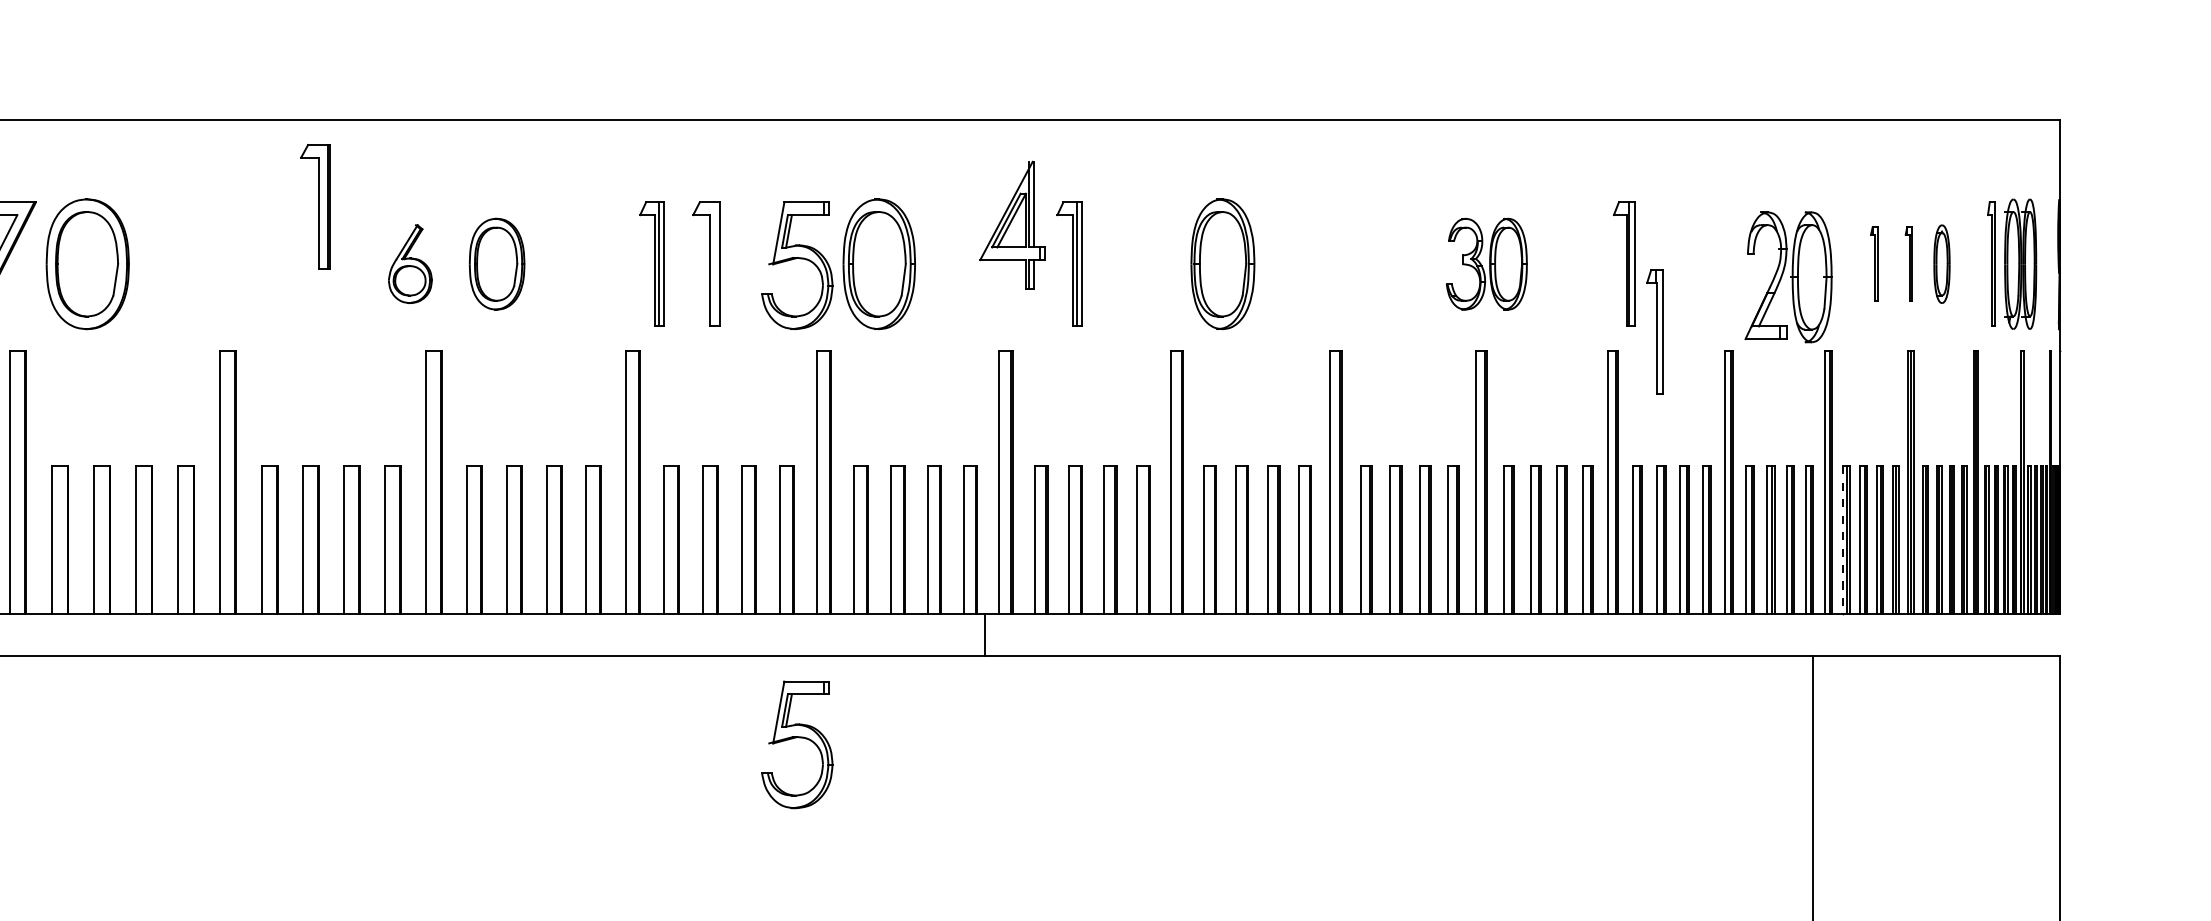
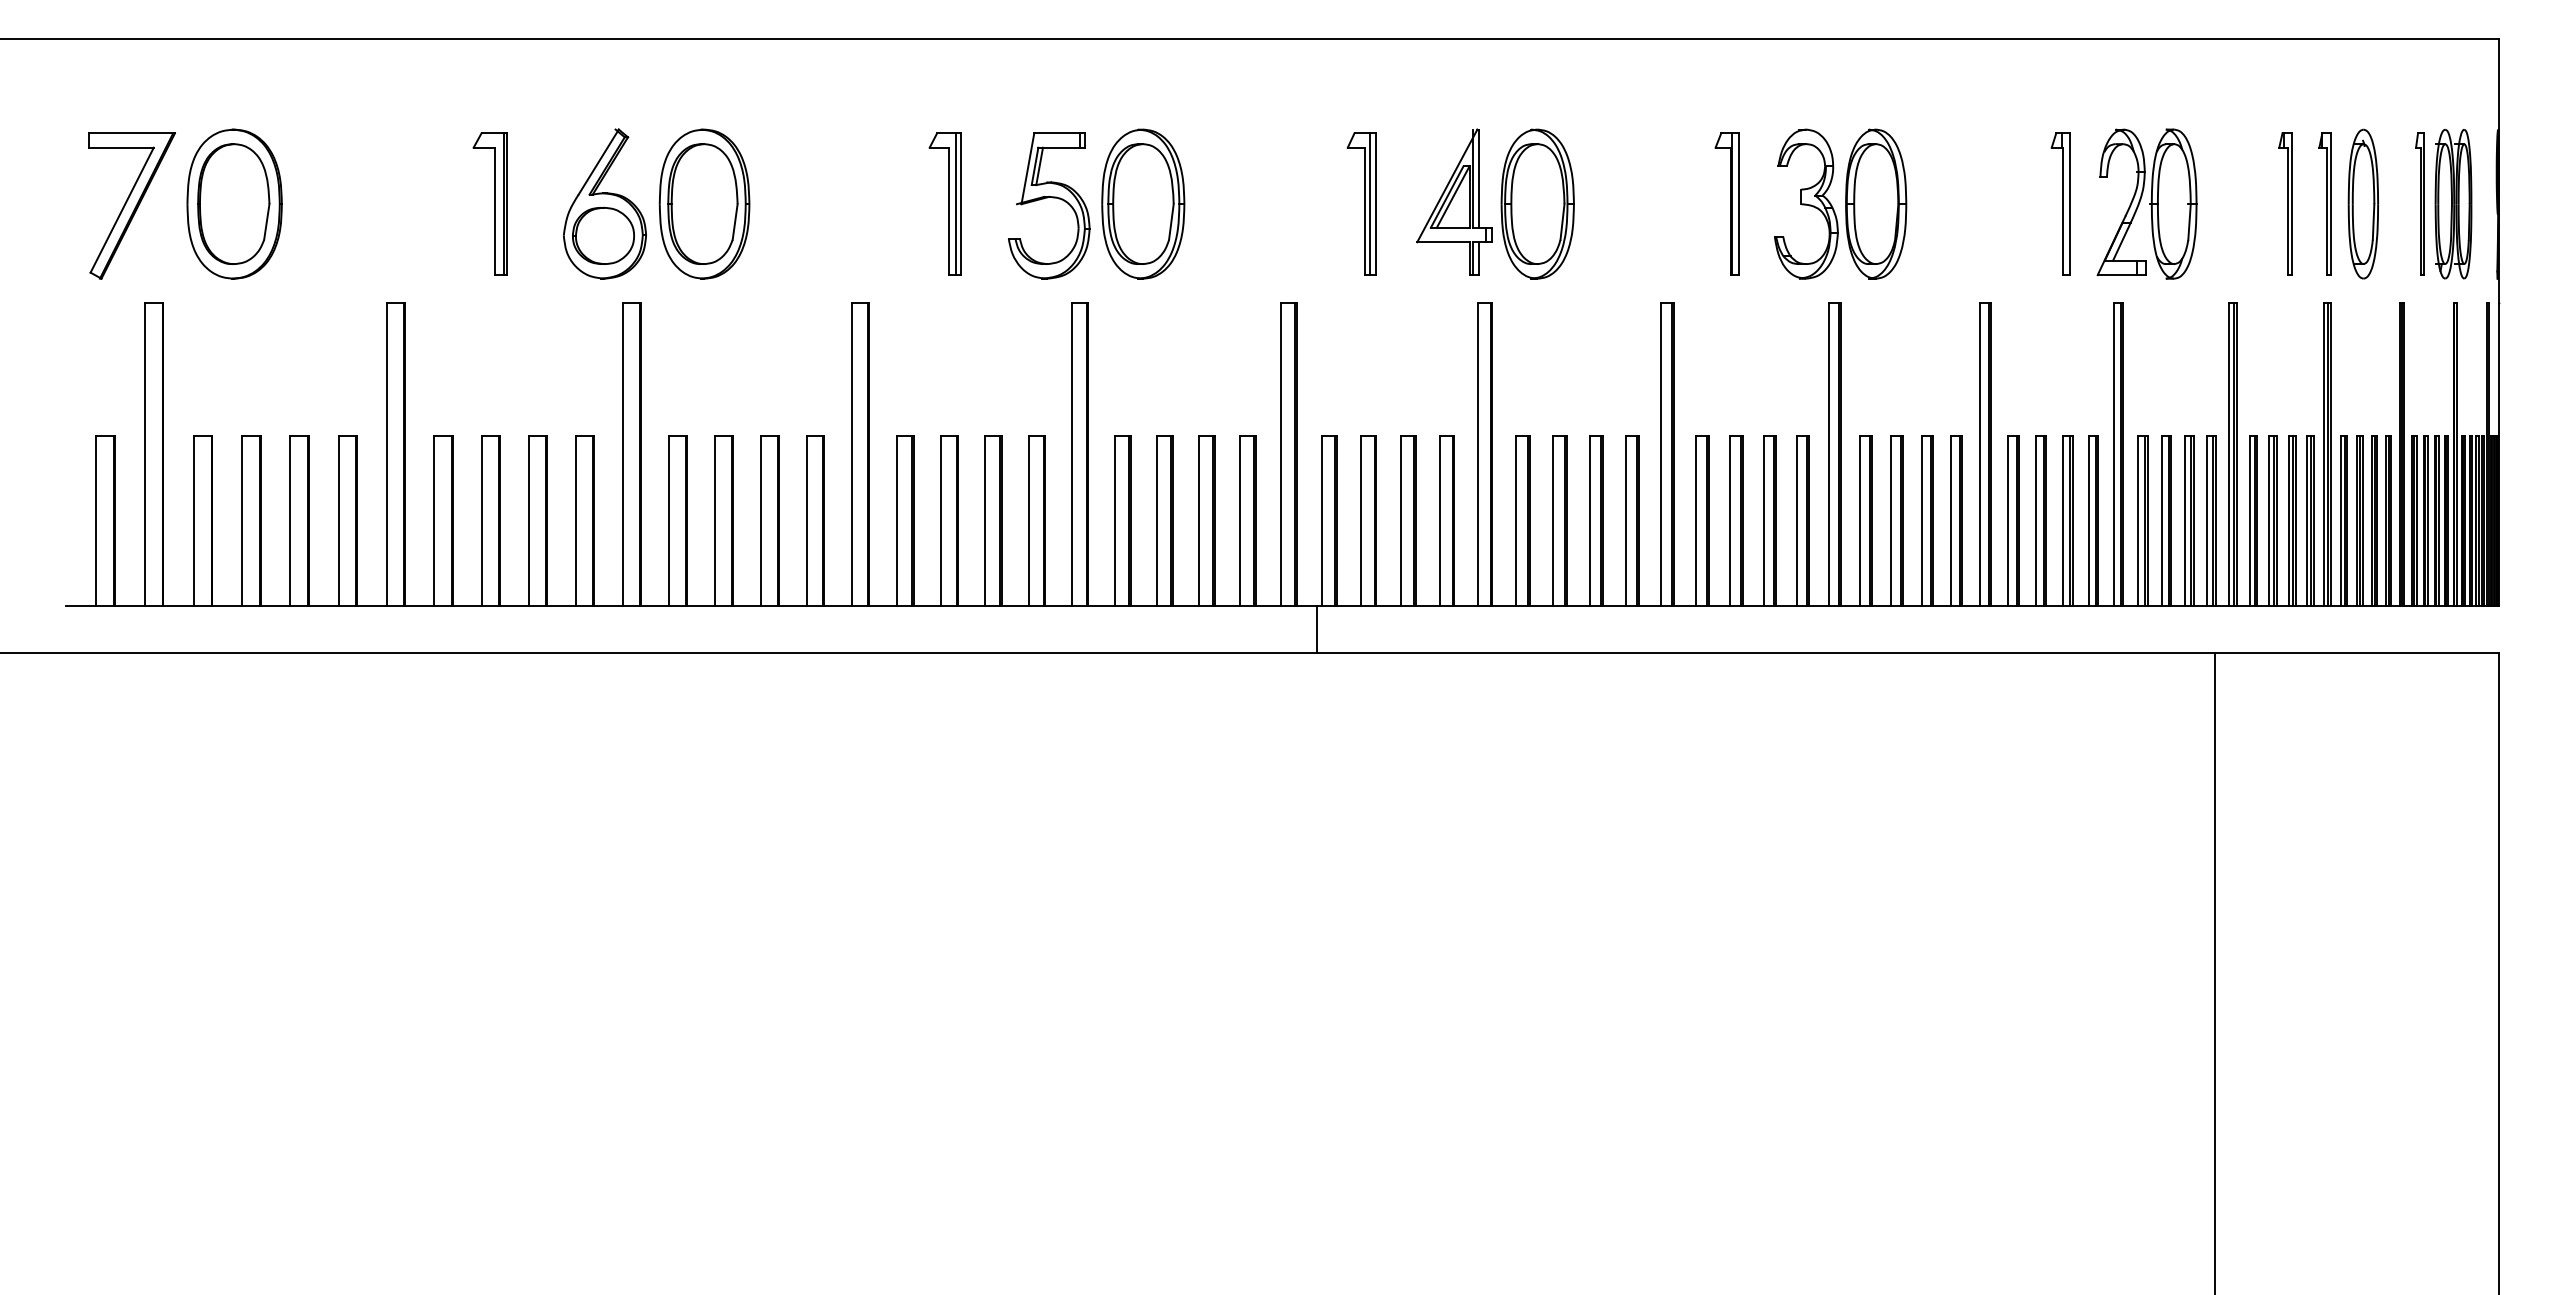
part: (315, 206) -> (489, 203), moved
part: (1012, 224) -> (1454, 201), moved
part: (409, 263) -> (604, 203), size x1.67
part: (497, 263) -> (704, 203), size x1.43
part: (652, 263) -> (882, 203), removed
part: (1486, 263) -> (1840, 203), size x1.43
part: (1623, 263) -> (1726, 203), moved
part: (1874, 263) -> (2285, 203), size x1.67
part: (1908, 263) -> (2324, 203), size x1.67
part: (1941, 263) -> (2362, 203), size x1.67
line: (716, 264) -> (956, 204), added
part: (1788, 276) -> (2146, 203), moved
part: (1654, 331) -> (2060, 203), moved
line: (1842, 540) -> (2249, 521), dashed -> solid
line: (984, 634) -> (1316, 629), moved
part: (795, 738) -> (1047, 748), removed

